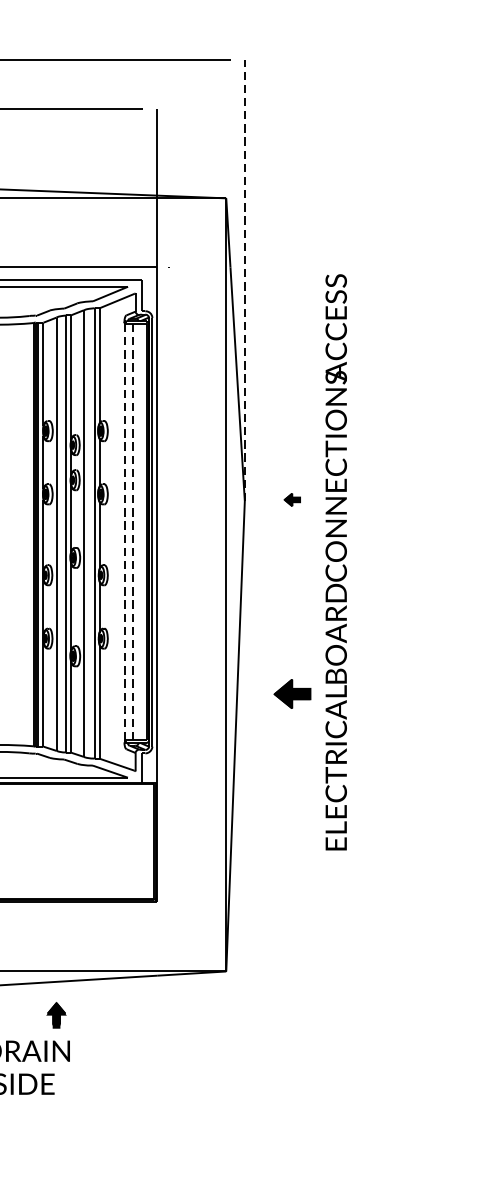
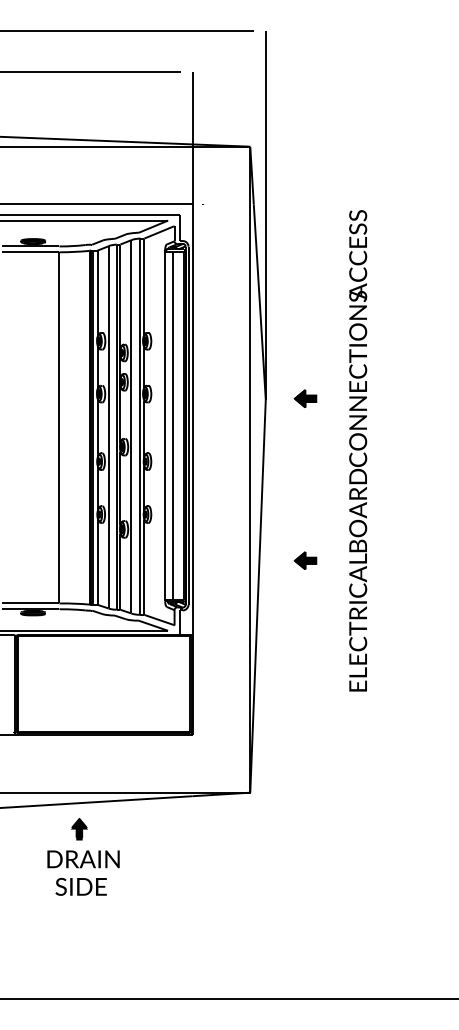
line: (244, 279) -> (265, 214), dashed -> solid
part: (292, 499) -> (305, 398), size x1.67
line: (124, 532) -> (165, 425), dashed -> solid
line: (133, 532) -> (172, 425), dashed -> solid
text: (336, 561) -> (358, 450), moved
part: (292, 693) -> (305, 560), size x0.71
part: (56, 1015) -> (79, 829), moved

